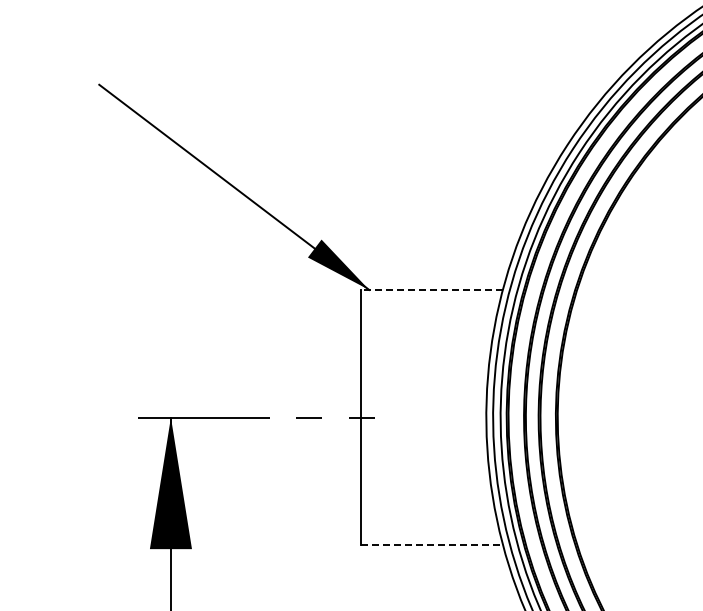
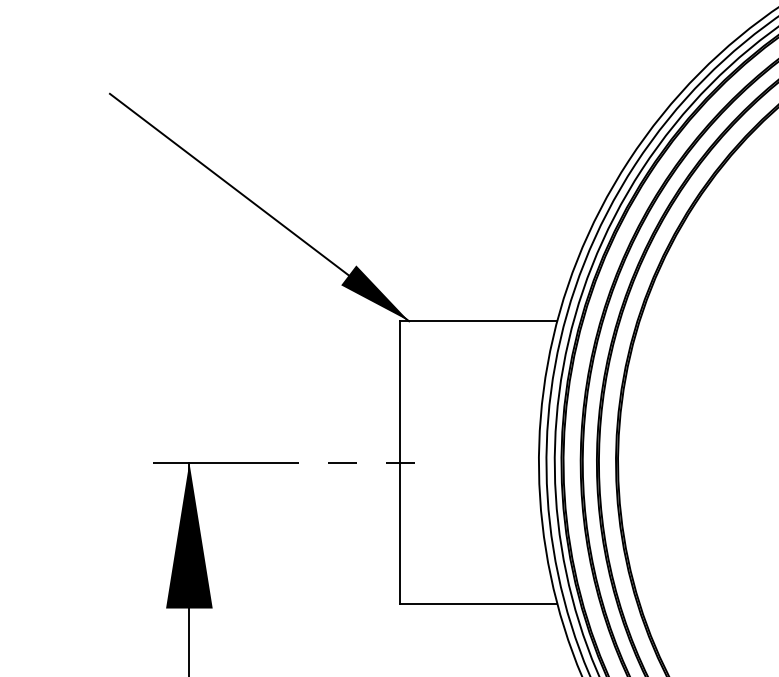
line: (432, 289) -> (479, 320), dashed -> solid
line: (432, 545) -> (479, 604), dashed -> solid

